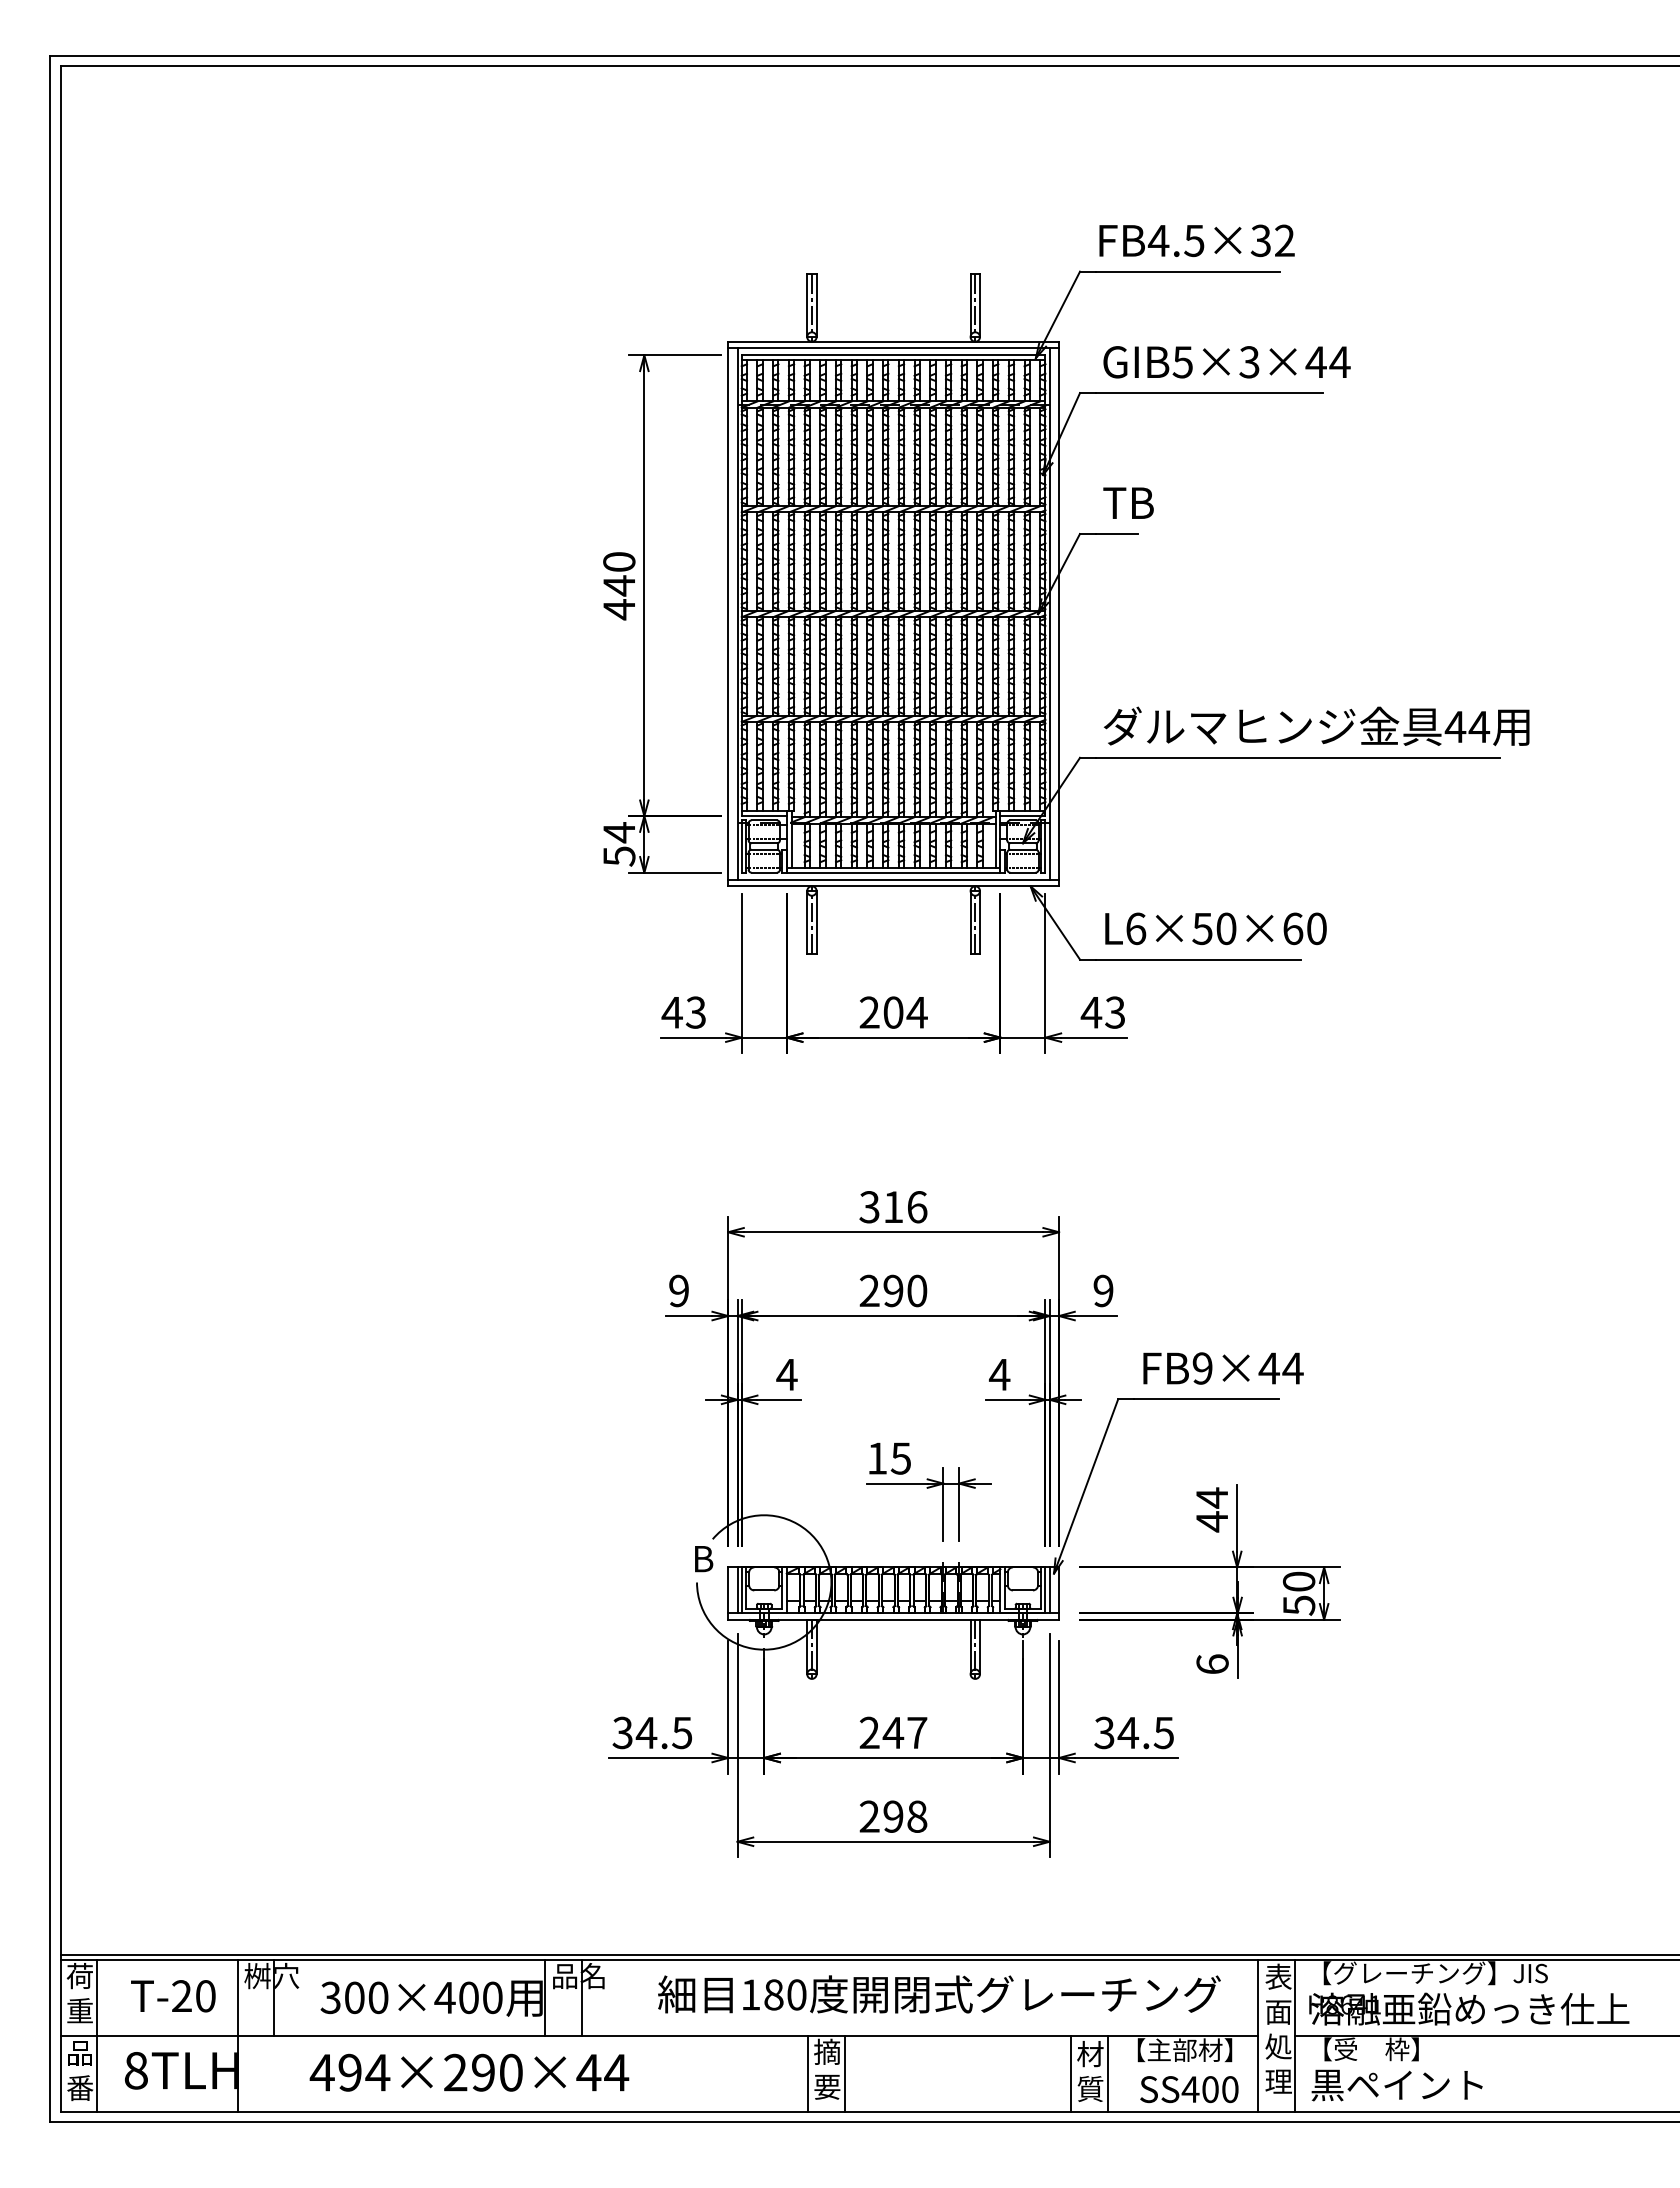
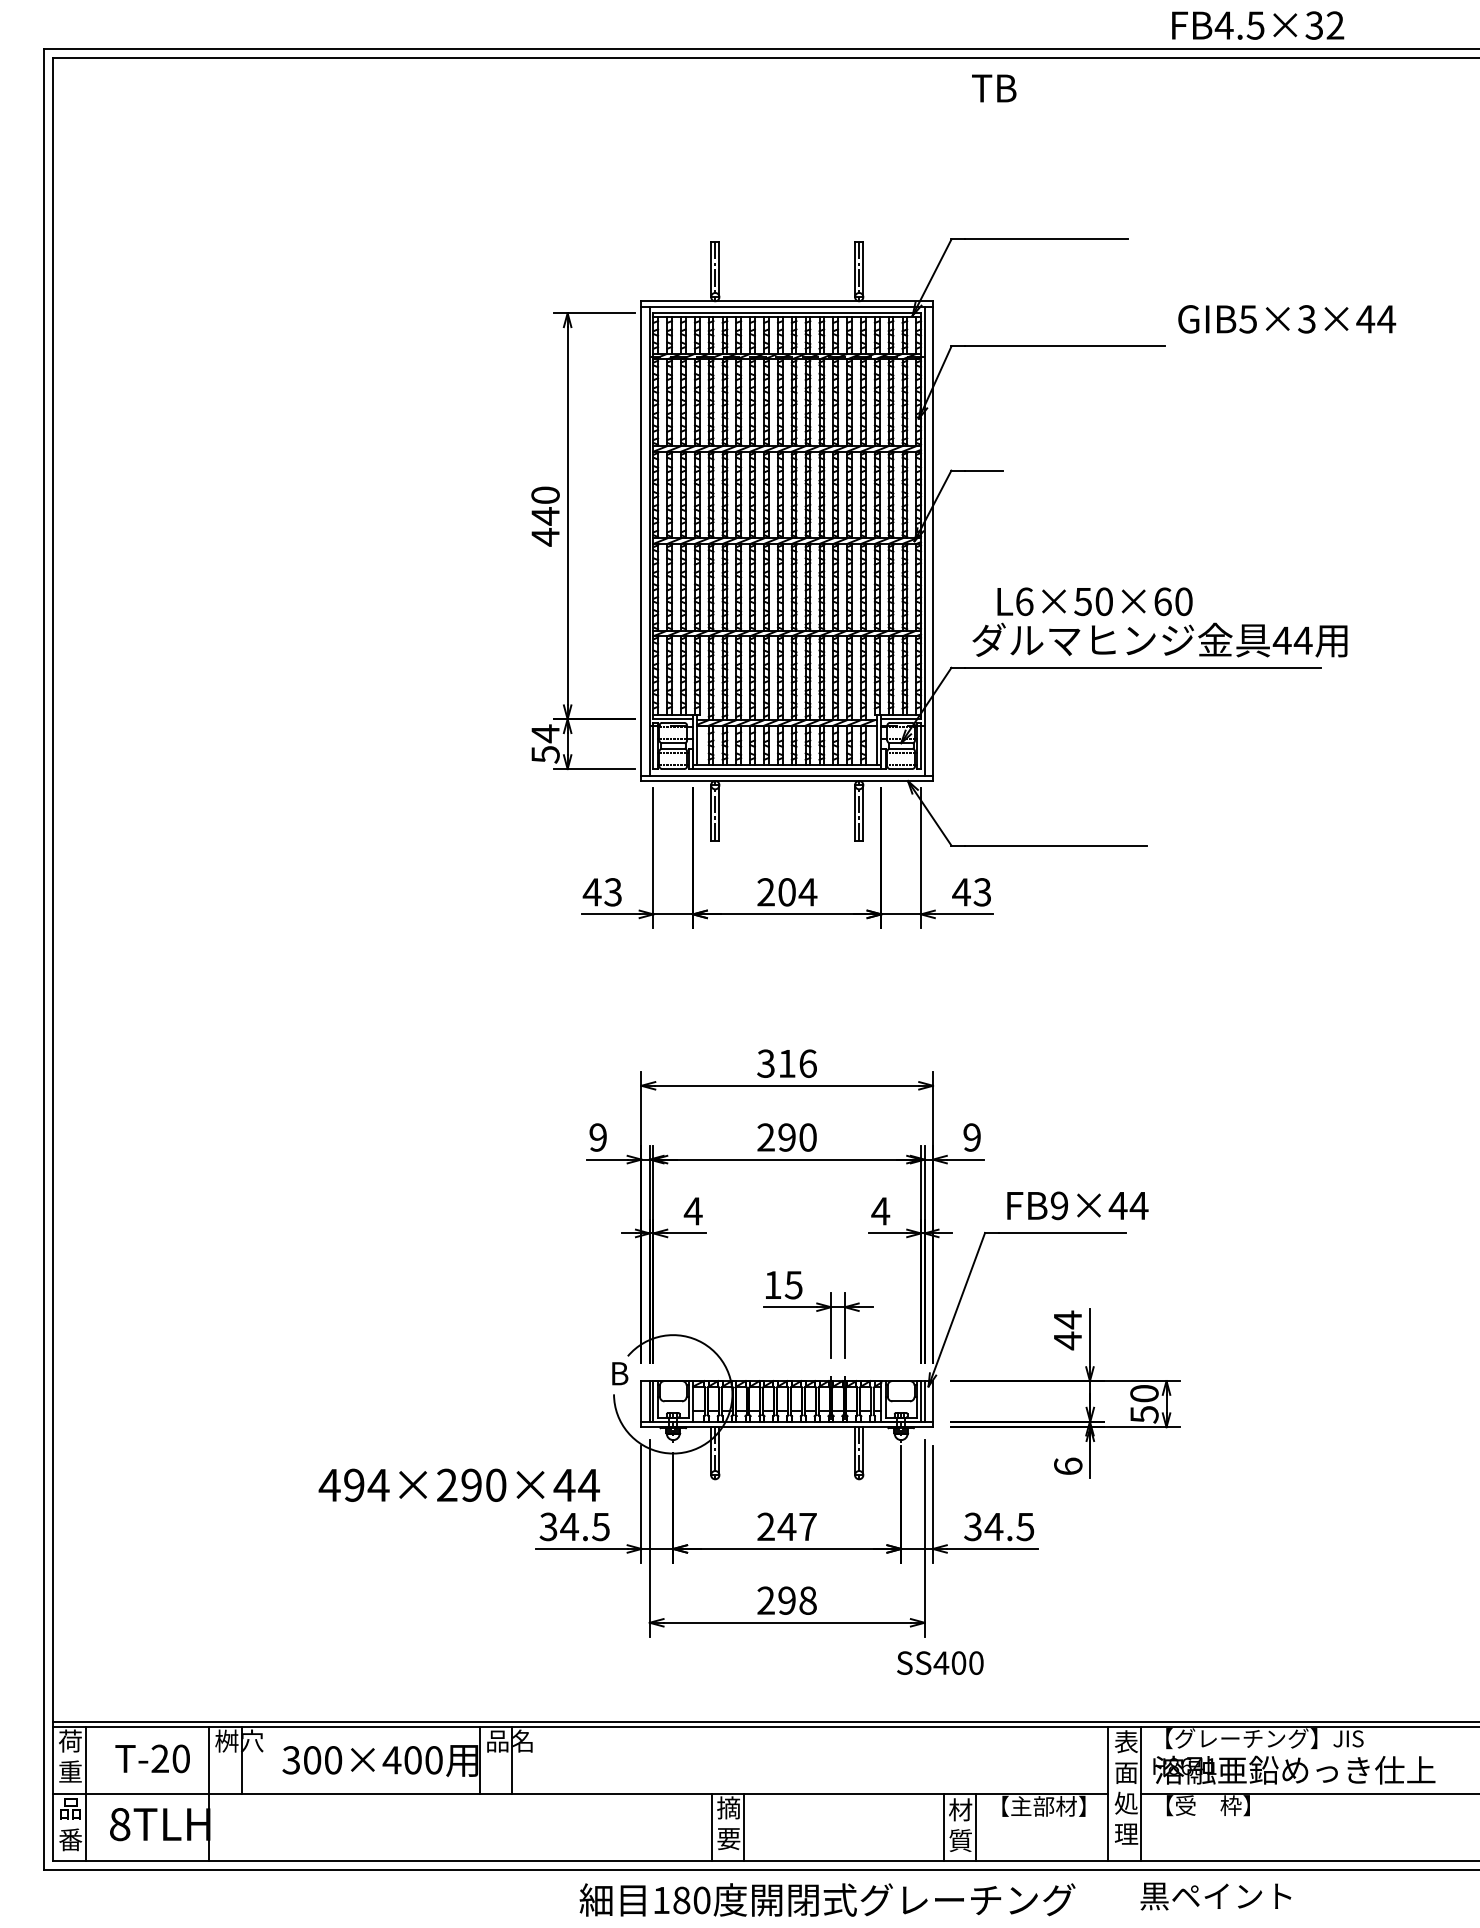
text: (1196, 240) -> (1257, 25), moved
text: (1226, 362) -> (1286, 319), moved
text: (1128, 502) -> (994, 87), moved
text: (1215, 928) -> (1094, 601), moved
text: (939, 1994) -> (827, 1900), moved
text: (469, 2072) -> (459, 1485), moved
text: (1396, 2085) -> (1215, 1896), moved
text: (1189, 2089) -> (940, 1663), moved

